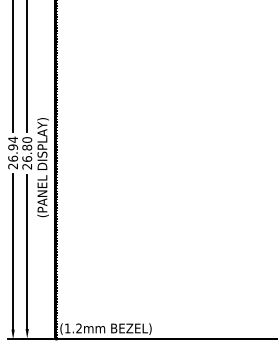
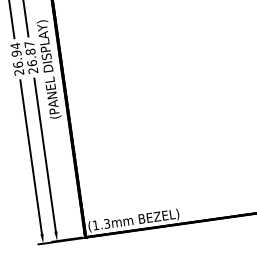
text: (27, 139) -> (29, 43), 26.80 -> 26.87
text: (78, 328) -> (106, 223), (1.2mm -> (1.3mm

